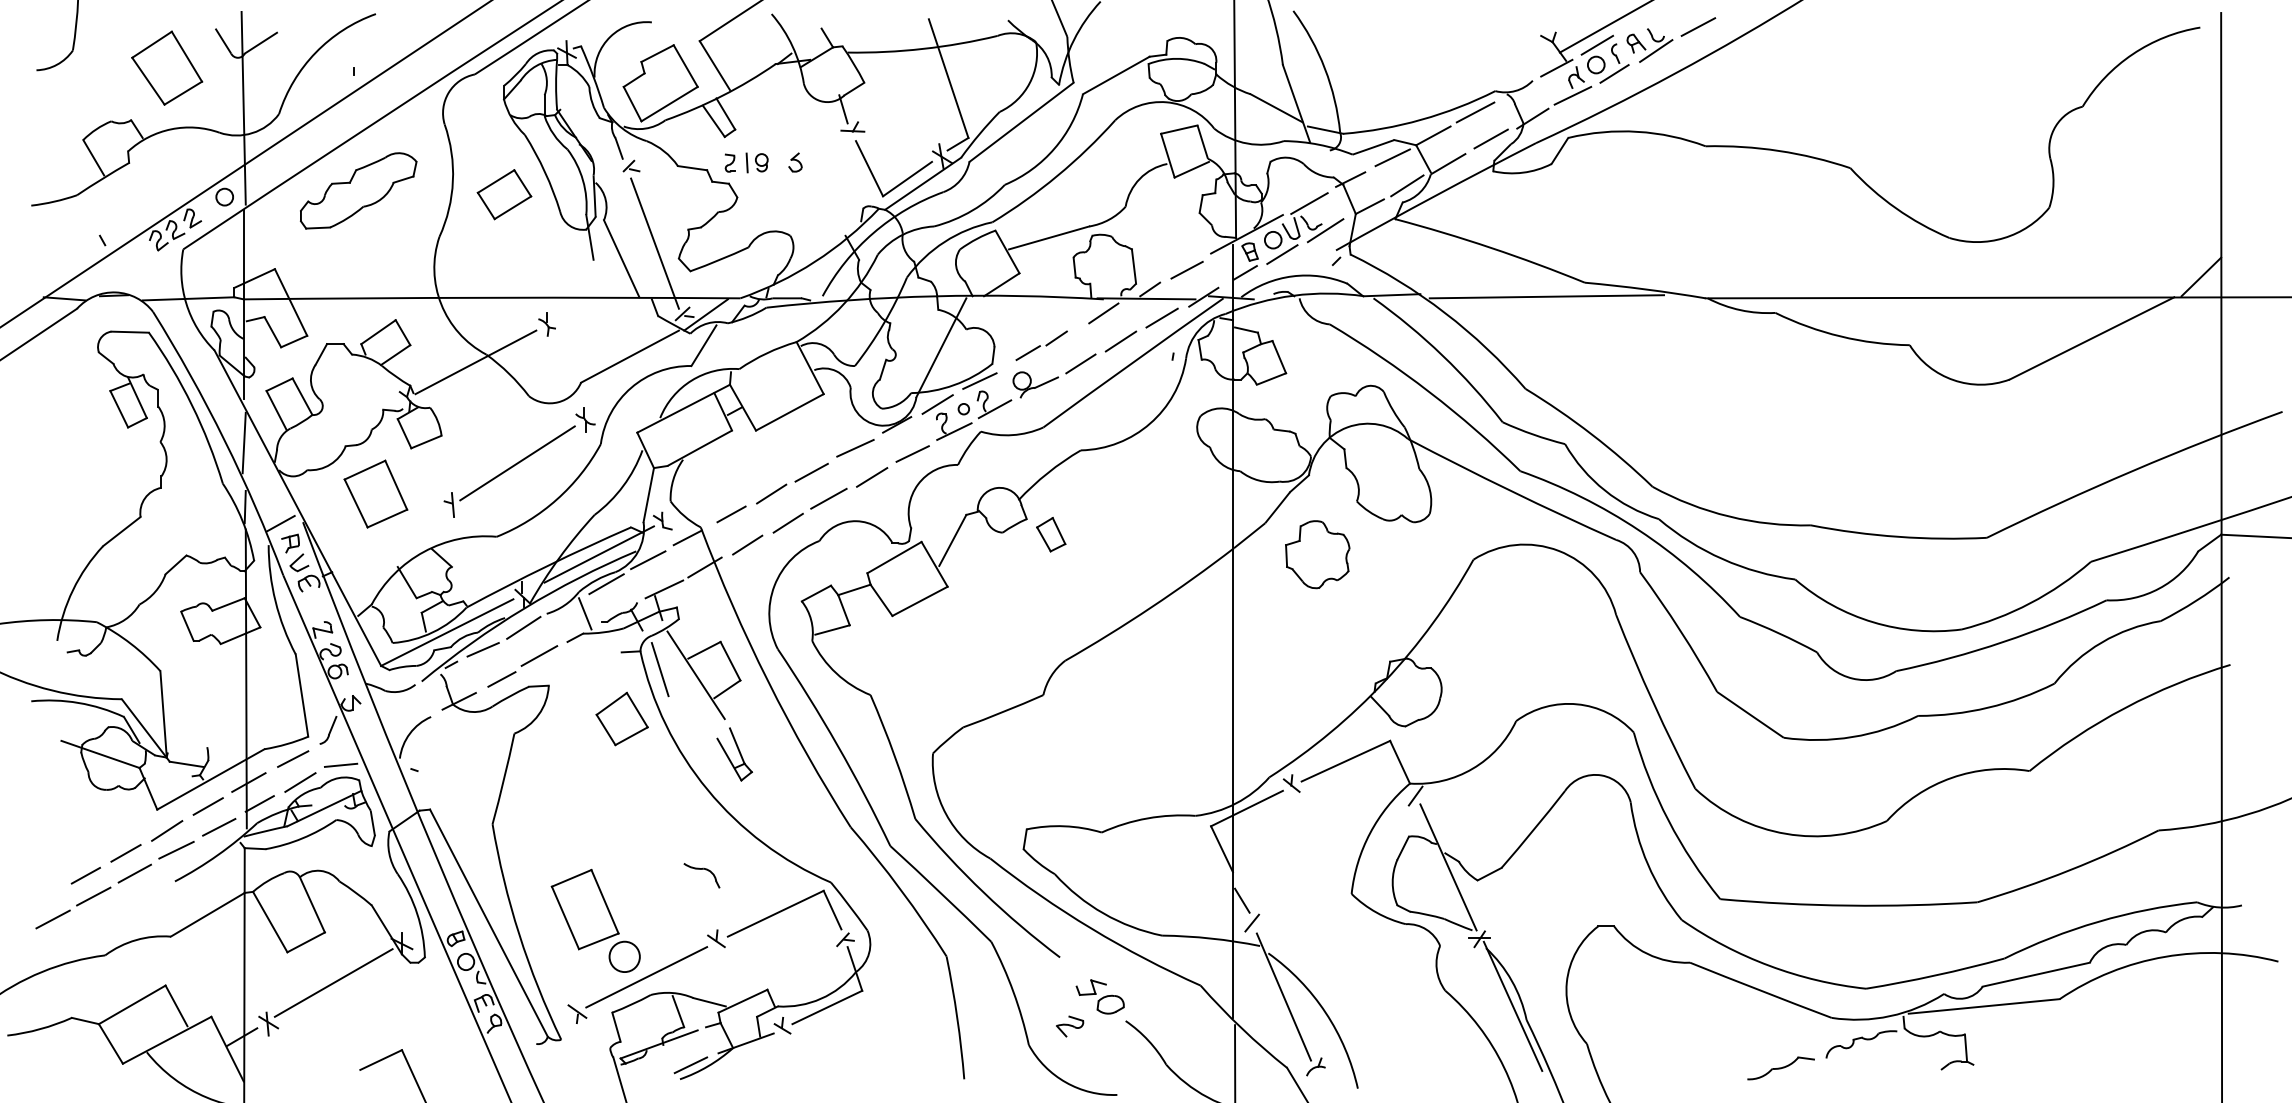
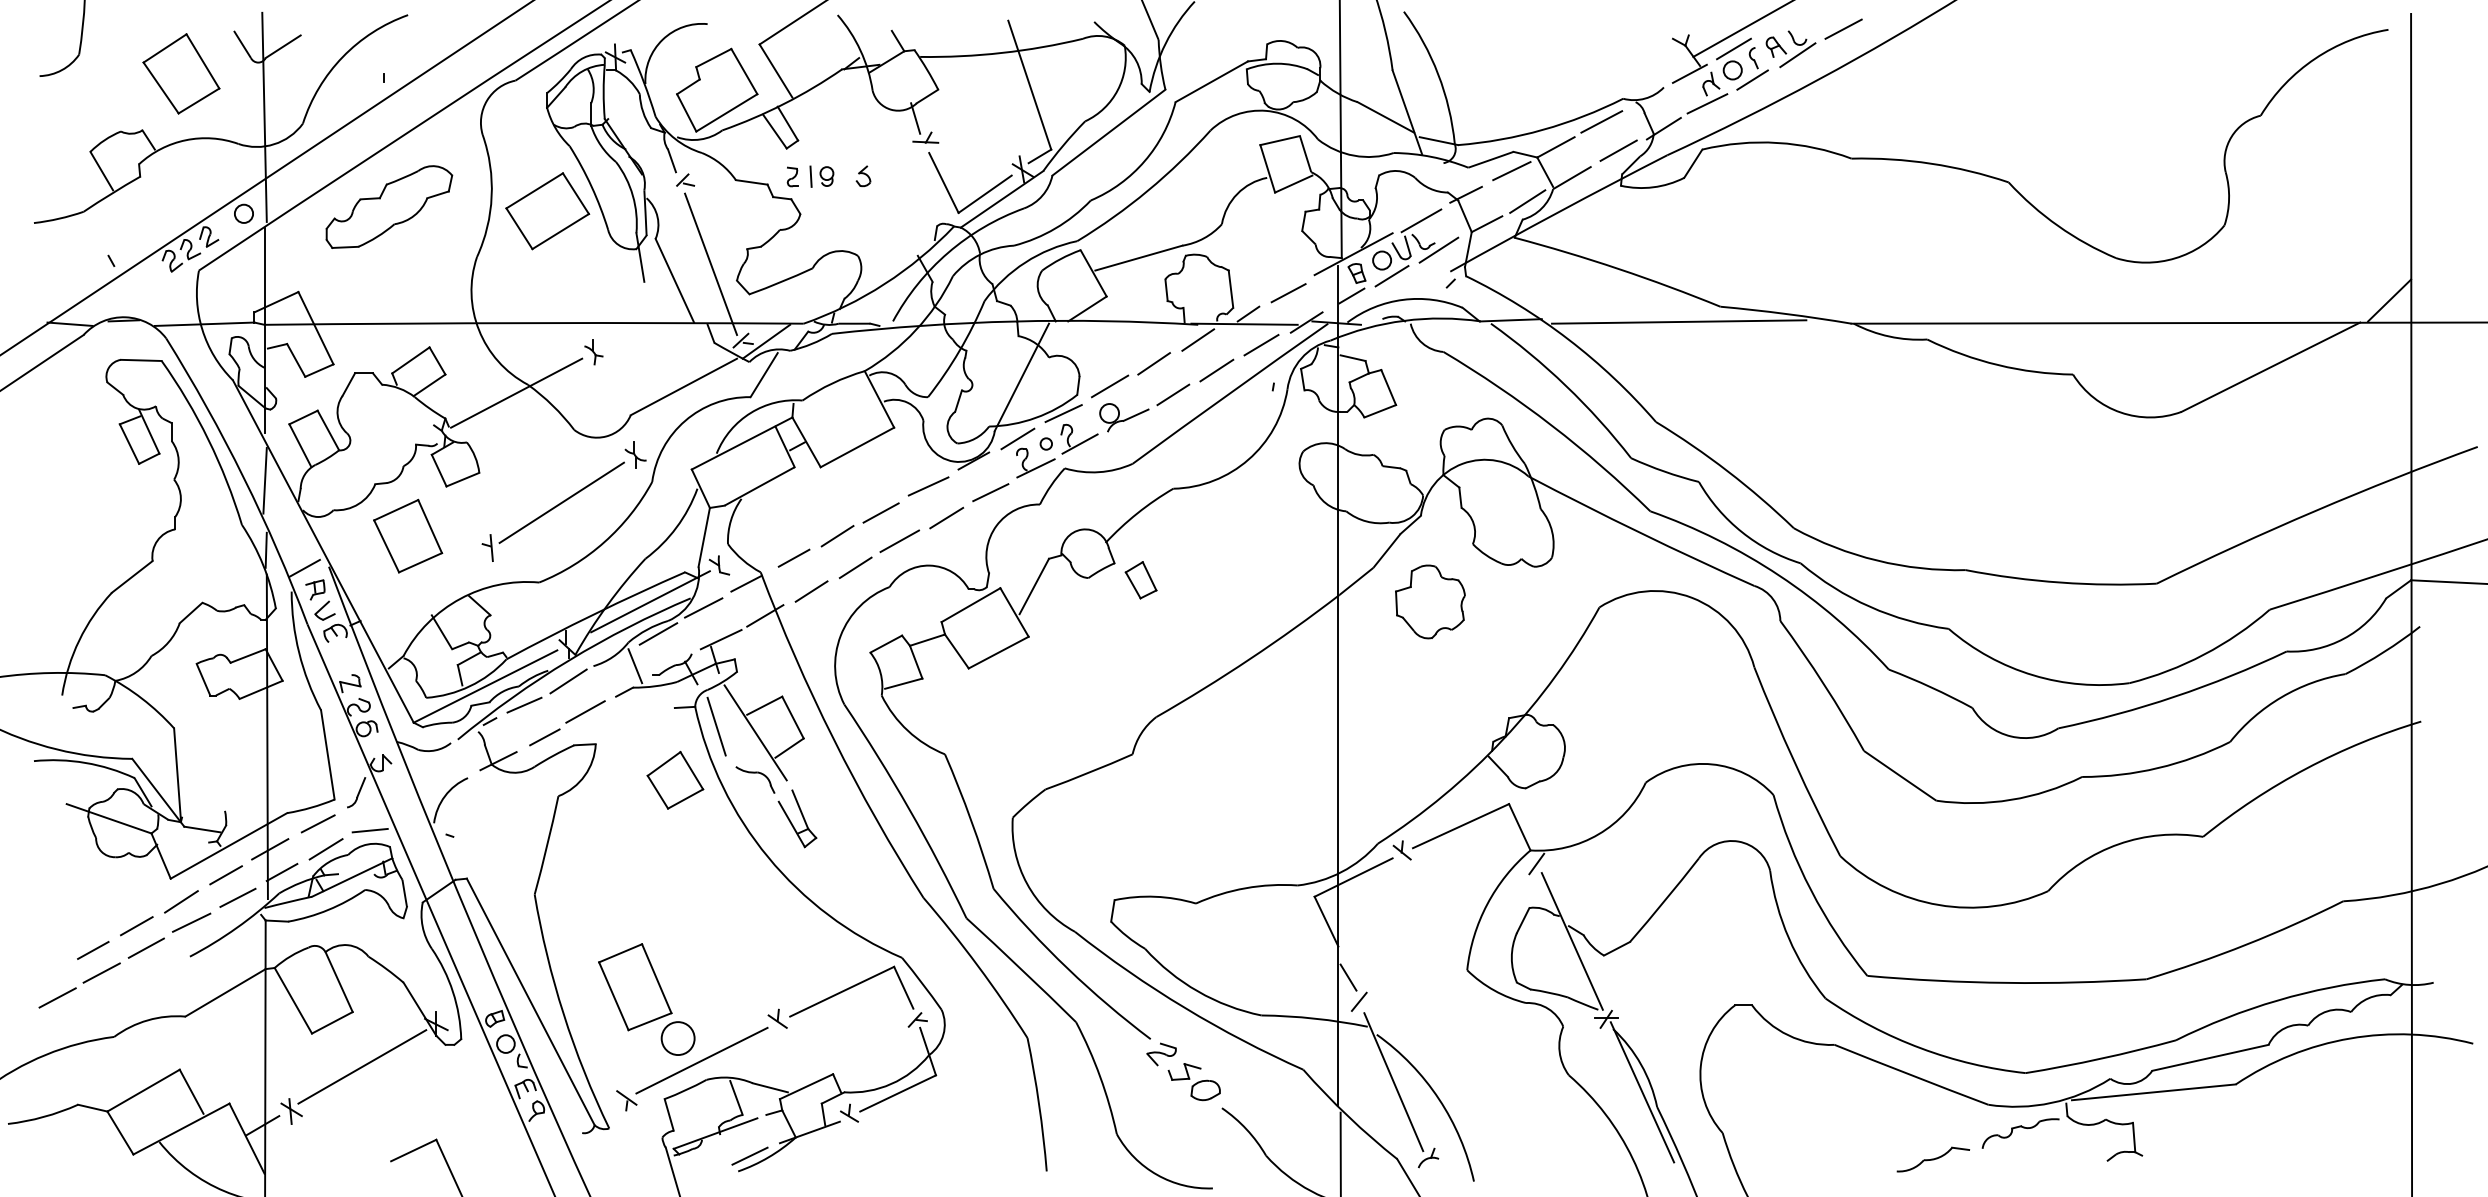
part: (504, 194) -> (547, 210), size x1.43
part: (1041, 345) -> (1130, 374), size x1.43
part: (701, 875) -> (754, 779), moved
part: (1070, 1026) -> (1162, 1054), moved

